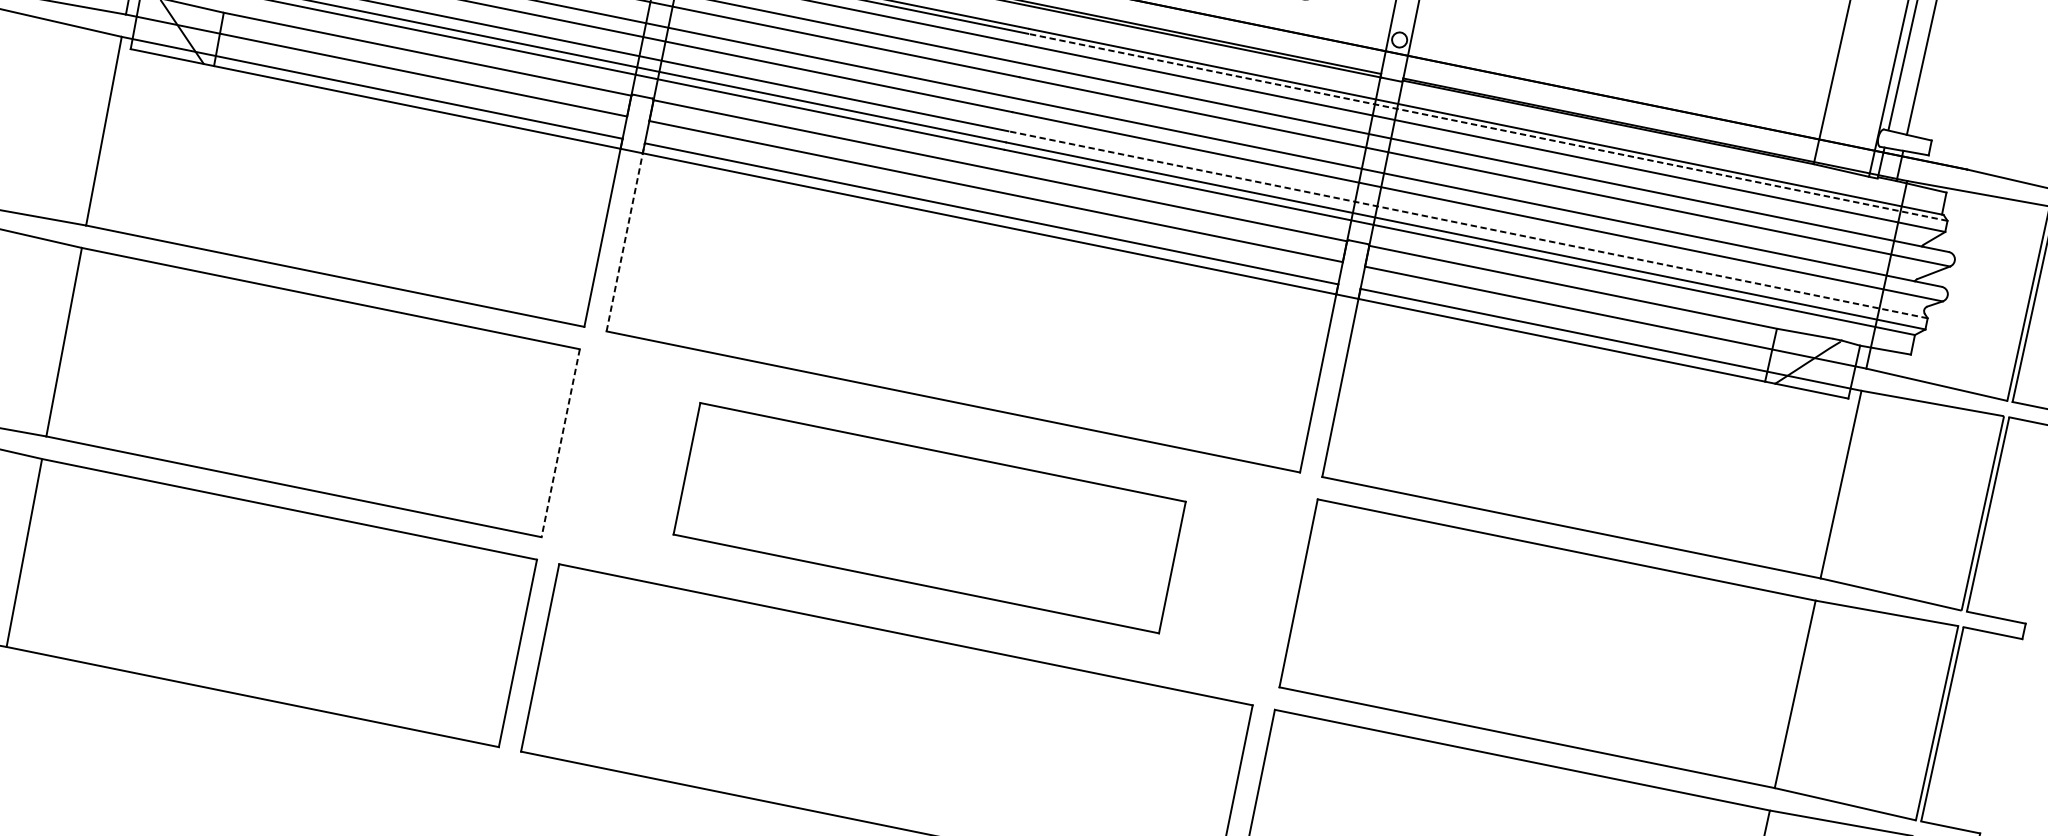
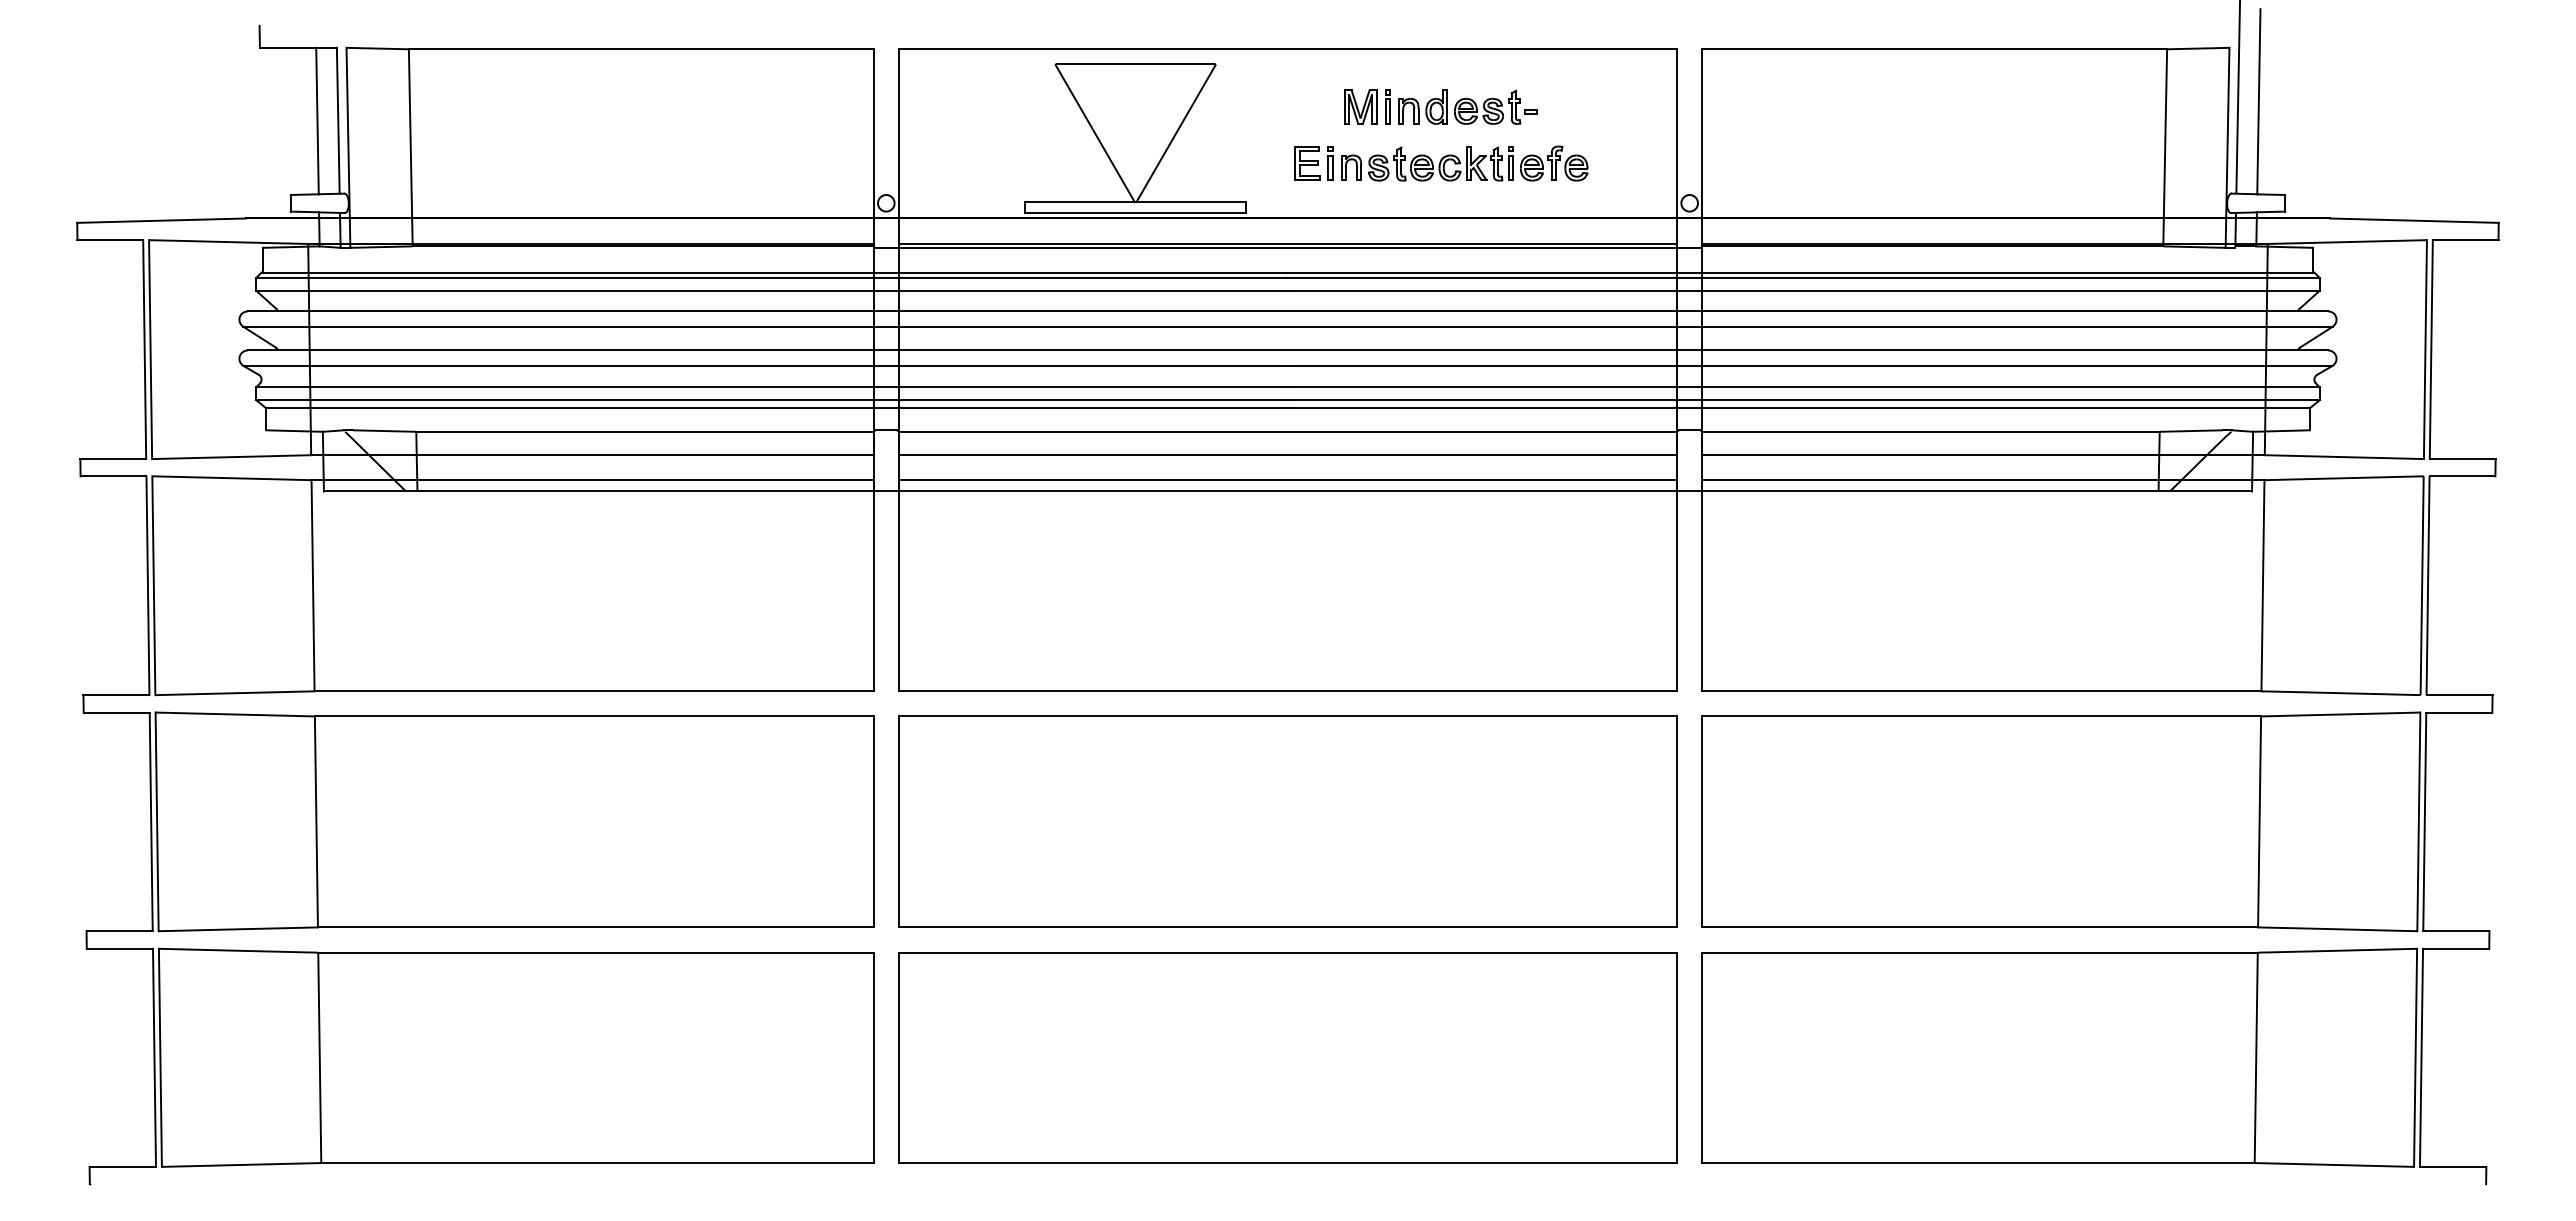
line: (1487, 127) -> (1803, 278), dashed -> solid
line: (1467, 224) -> (1803, 387), dashed -> solid
line: (625, 237) -> (898, 585), dashed -> solid
line: (560, 443) -> (873, 822), dashed -> solid
part: (929, 517) -> (1287, 821), size x1.43

